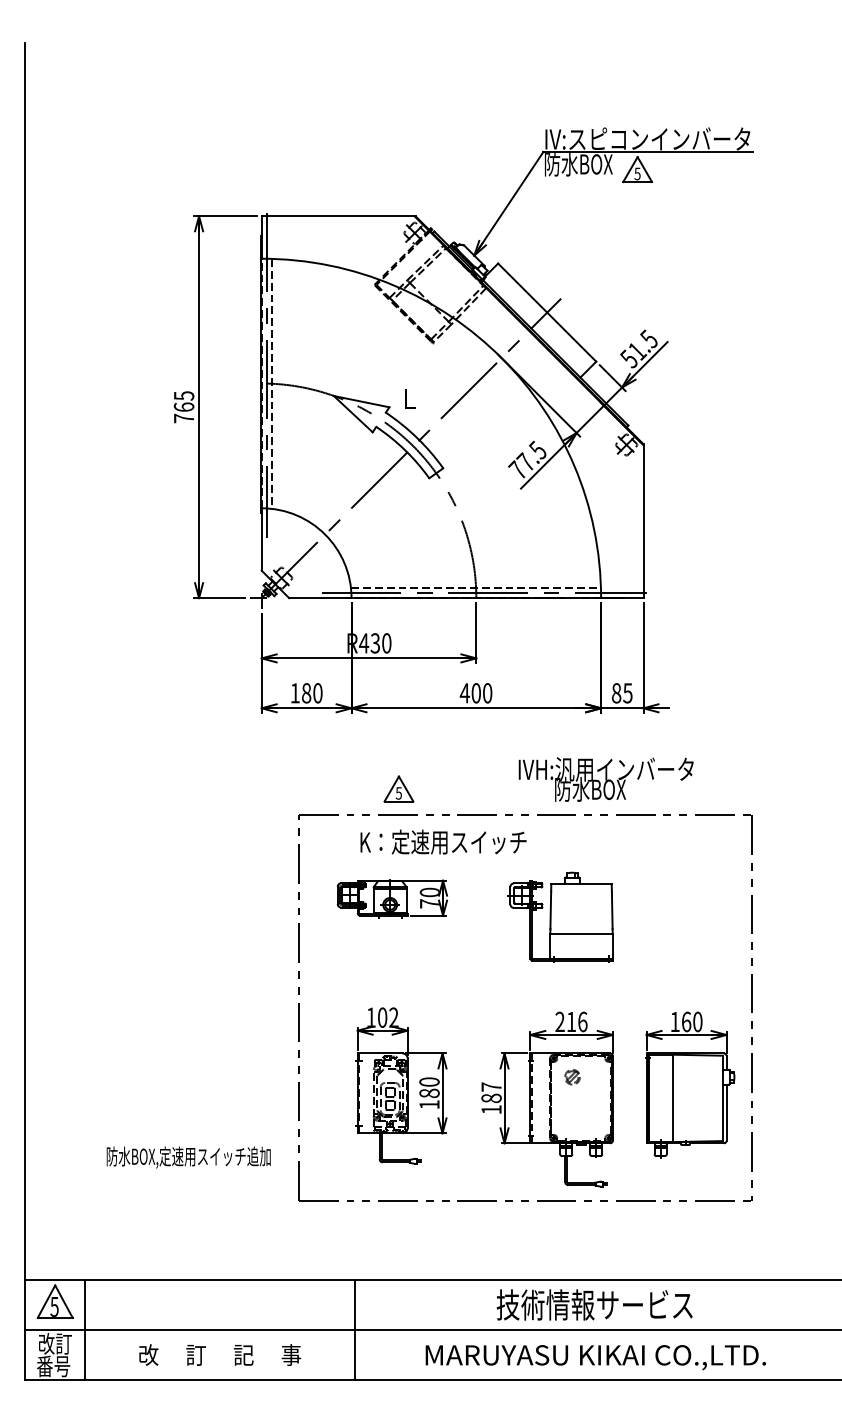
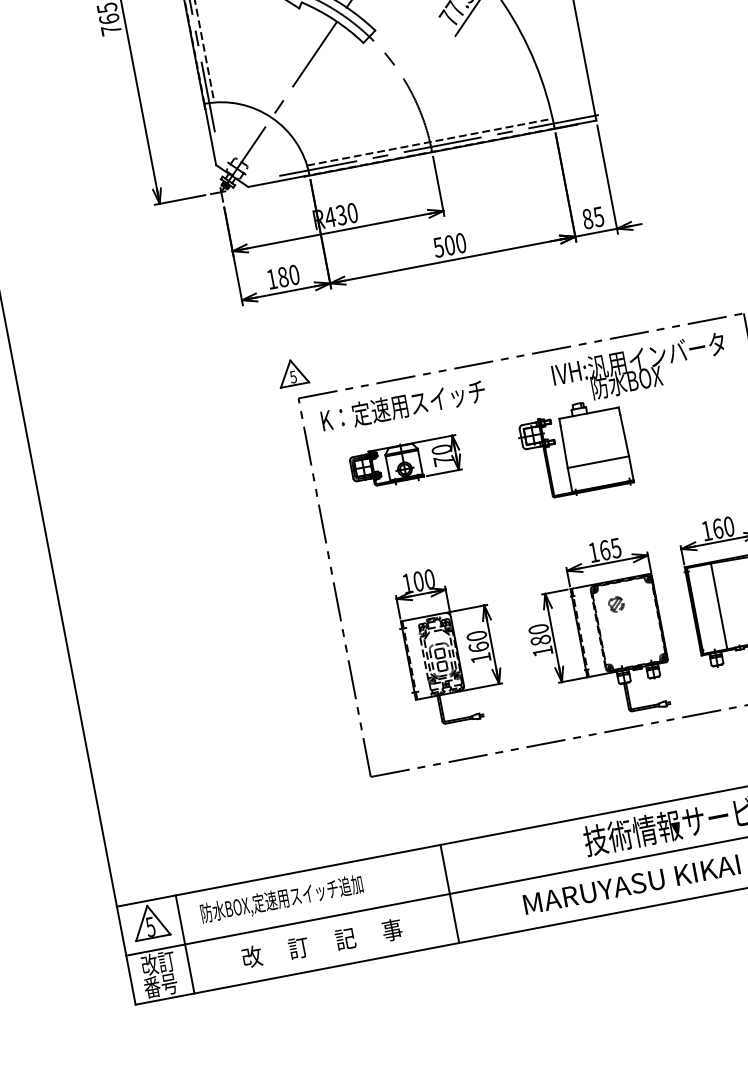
text: (464, 693) -> (438, 247), 400 -> 500
text: (605, 779) -> (639, 369), moved
part: (398, 788) -> (292, 372), moved
text: (443, 841) -> (403, 405), moved
text: (393, 1017) -> (429, 579), 102 -> 100
text: (571, 1021) -> (604, 549), 216 -> 165
text: (491, 1086) -> (538, 628), 187 -> 180
text: (429, 1093) -> (478, 647), 180 -> 160
text: (188, 1157) -> (281, 899), moved

